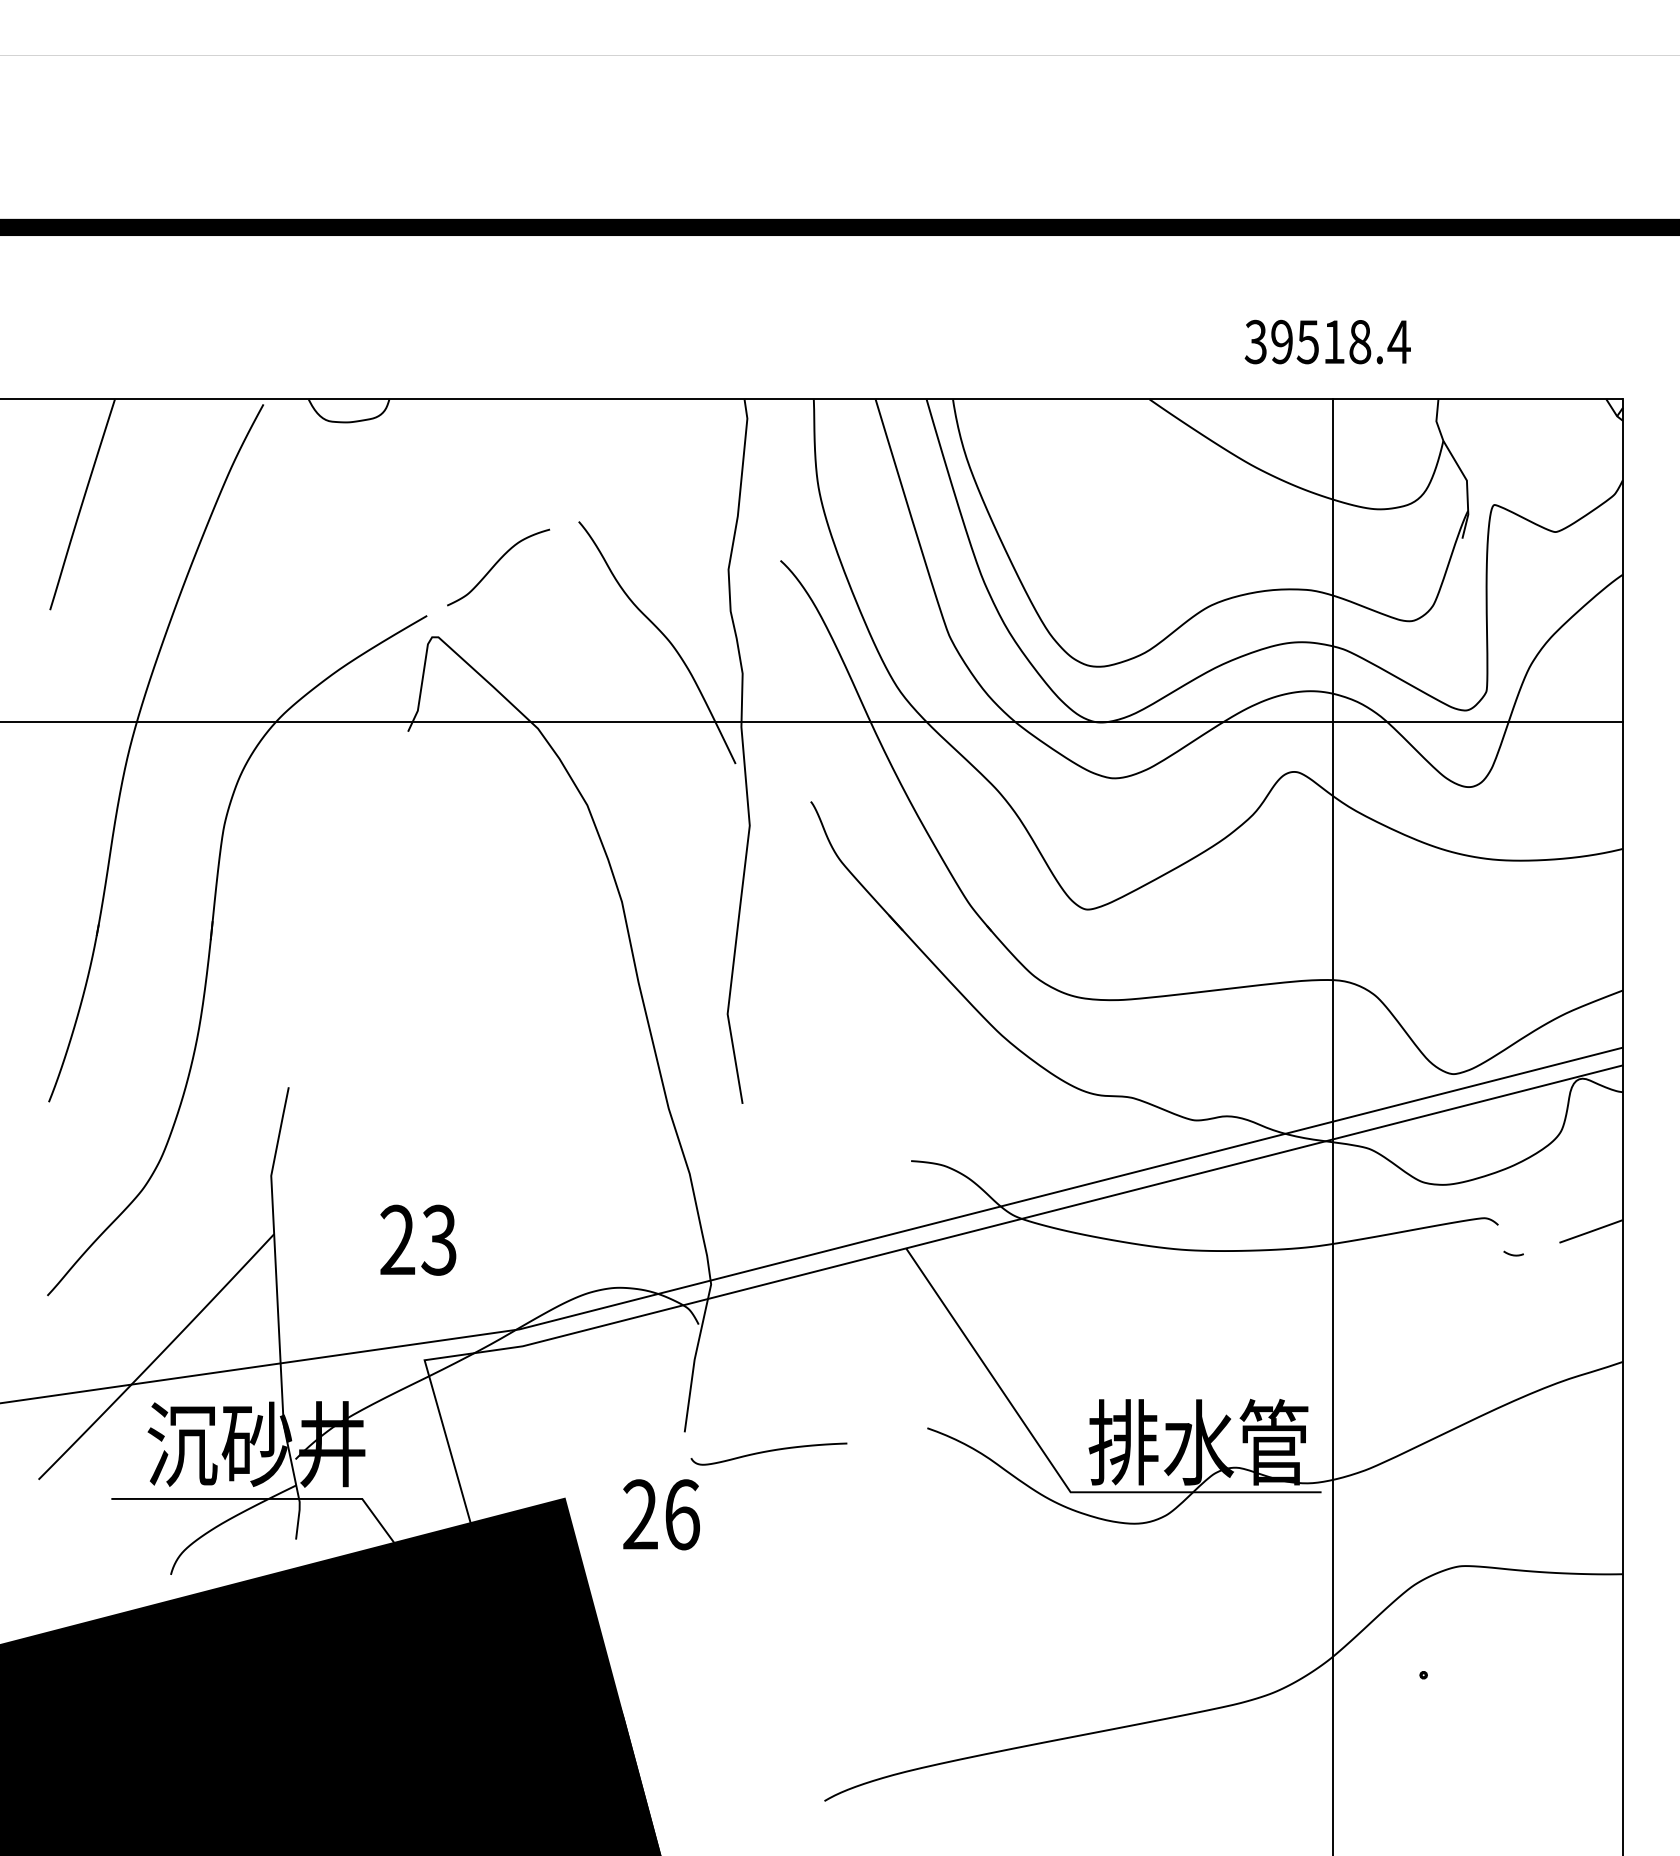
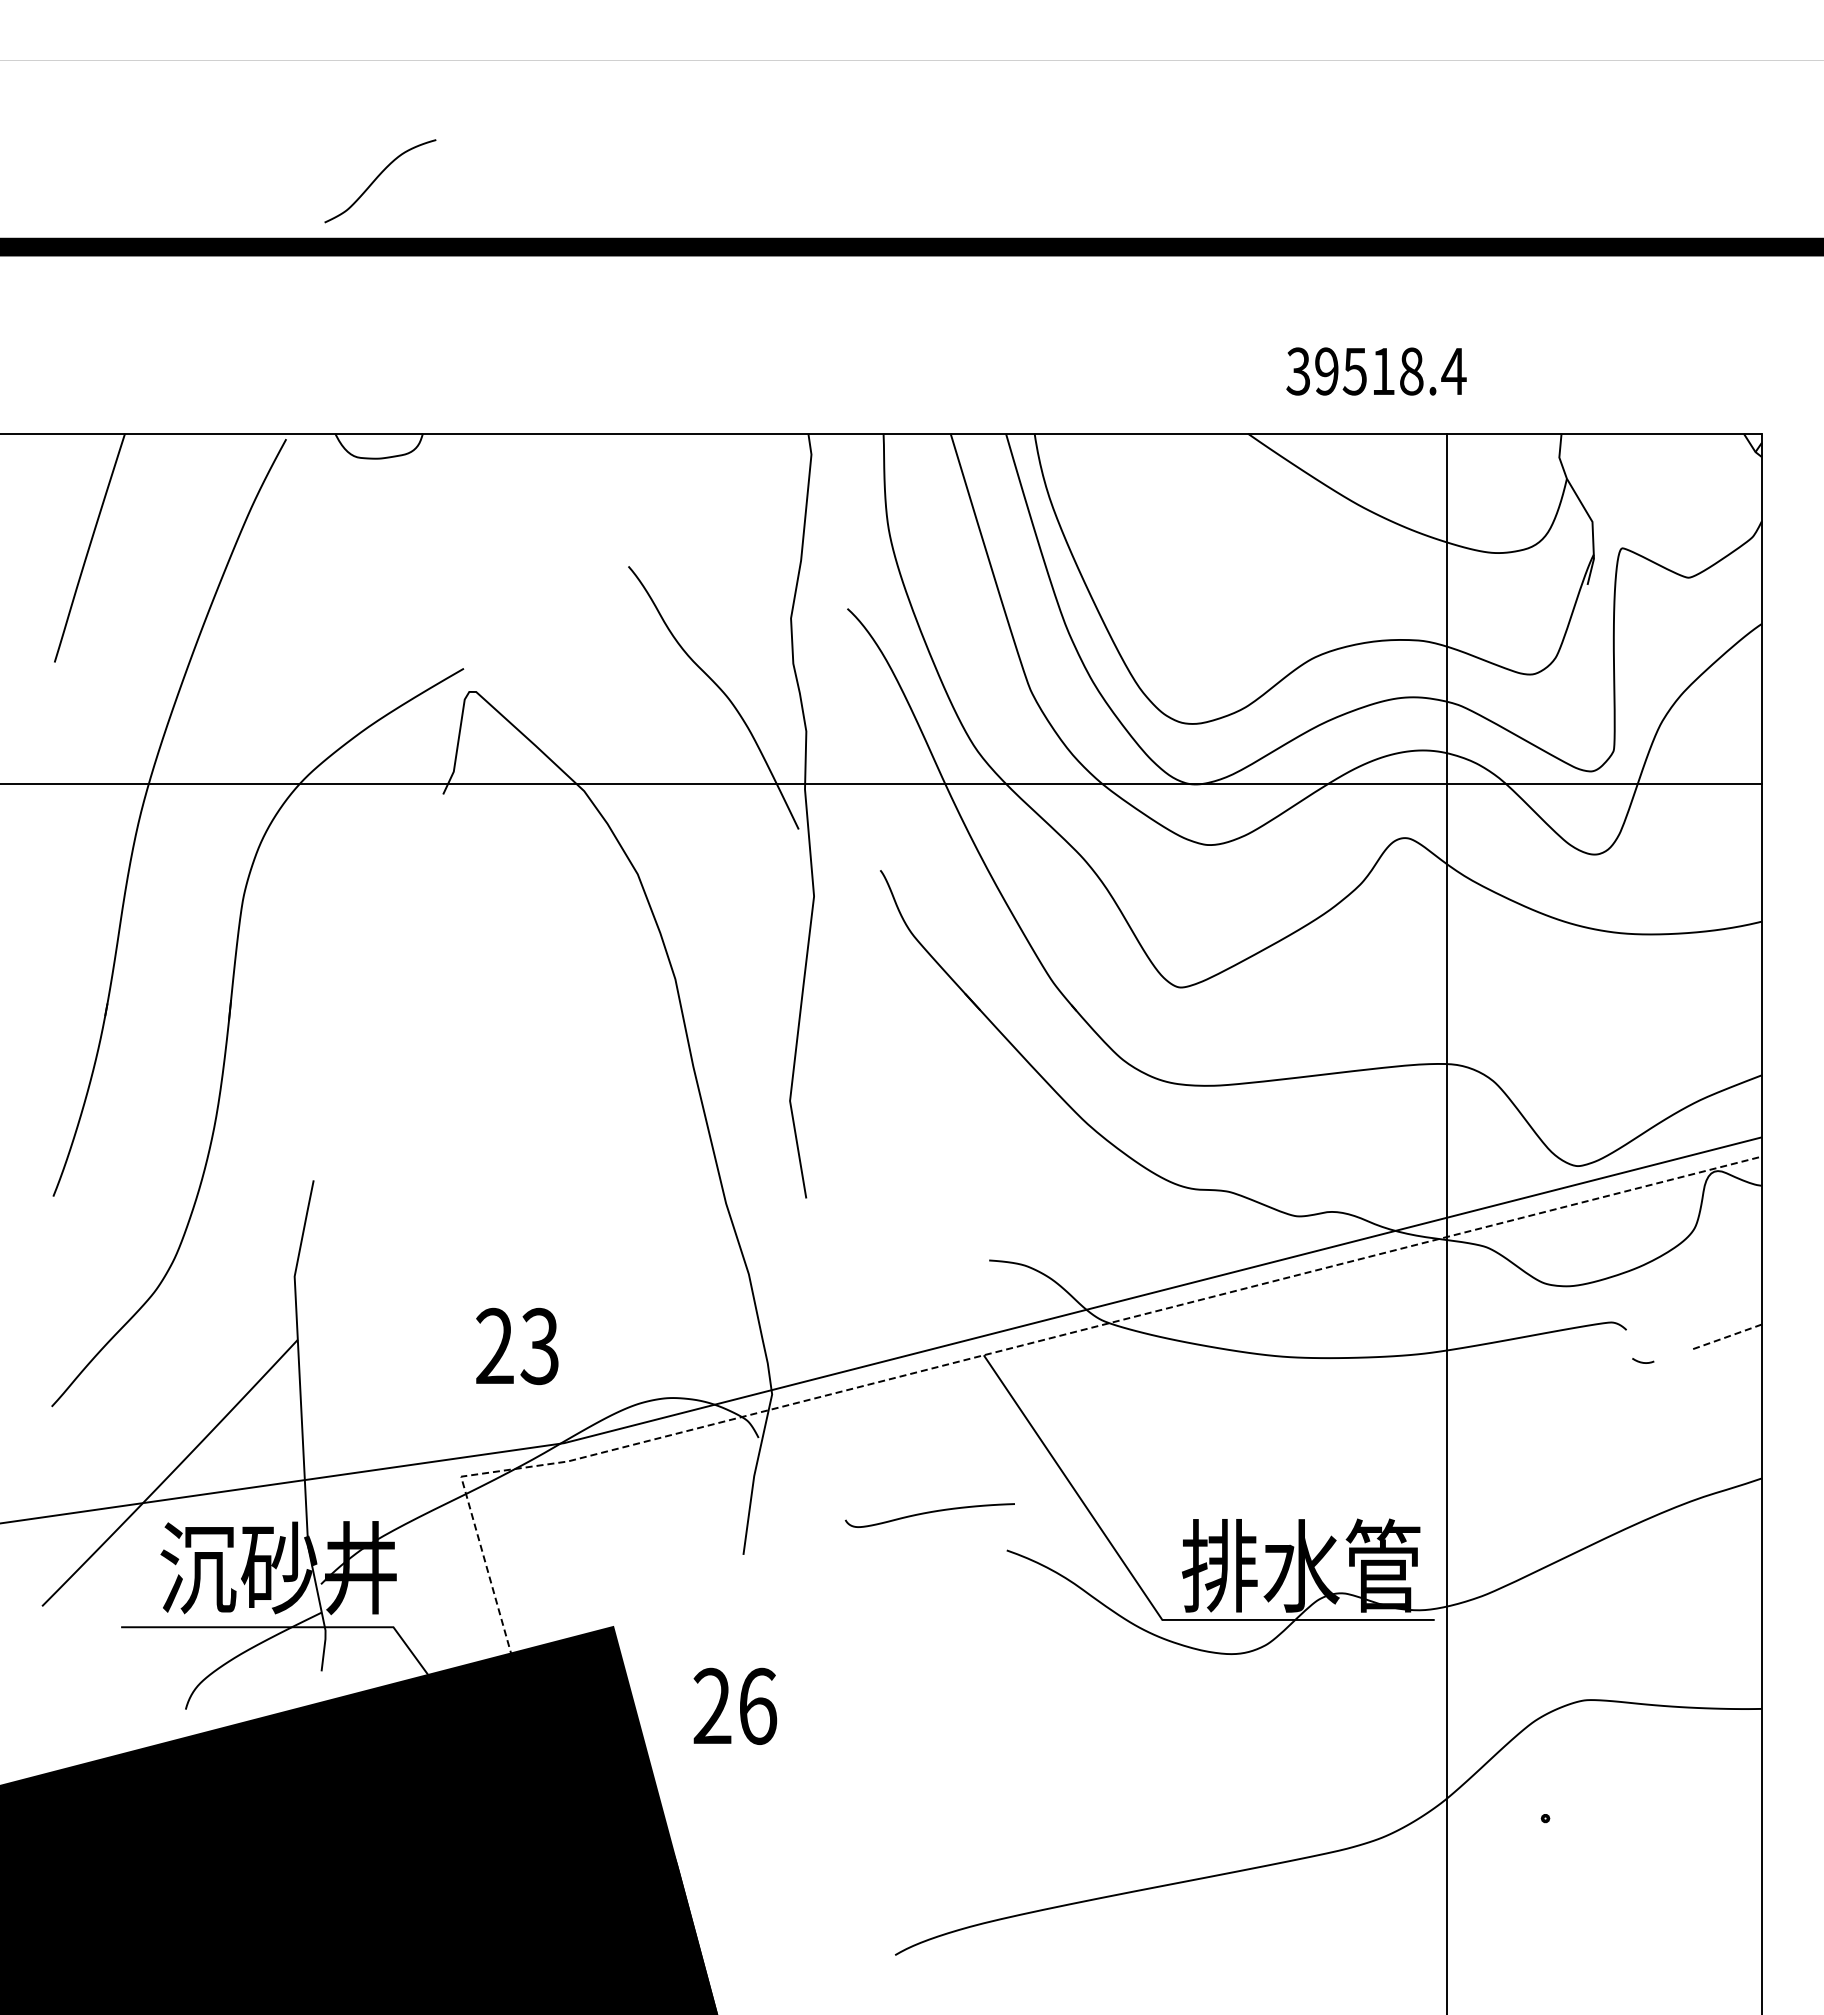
text: (1327, 342) -> (1376, 371), moved
curve: (495, 565) -> (377, 178), moved
line: (1591, 1231) -> (1727, 1336), solid -> dashed
text: (418, 1240) -> (517, 1346), moved
line: (871, 1256) -> (946, 1364), solid -> dashed
curve: (768, 1452) -> (929, 1513), moved
text: (661, 1513) -> (735, 1705), moved

